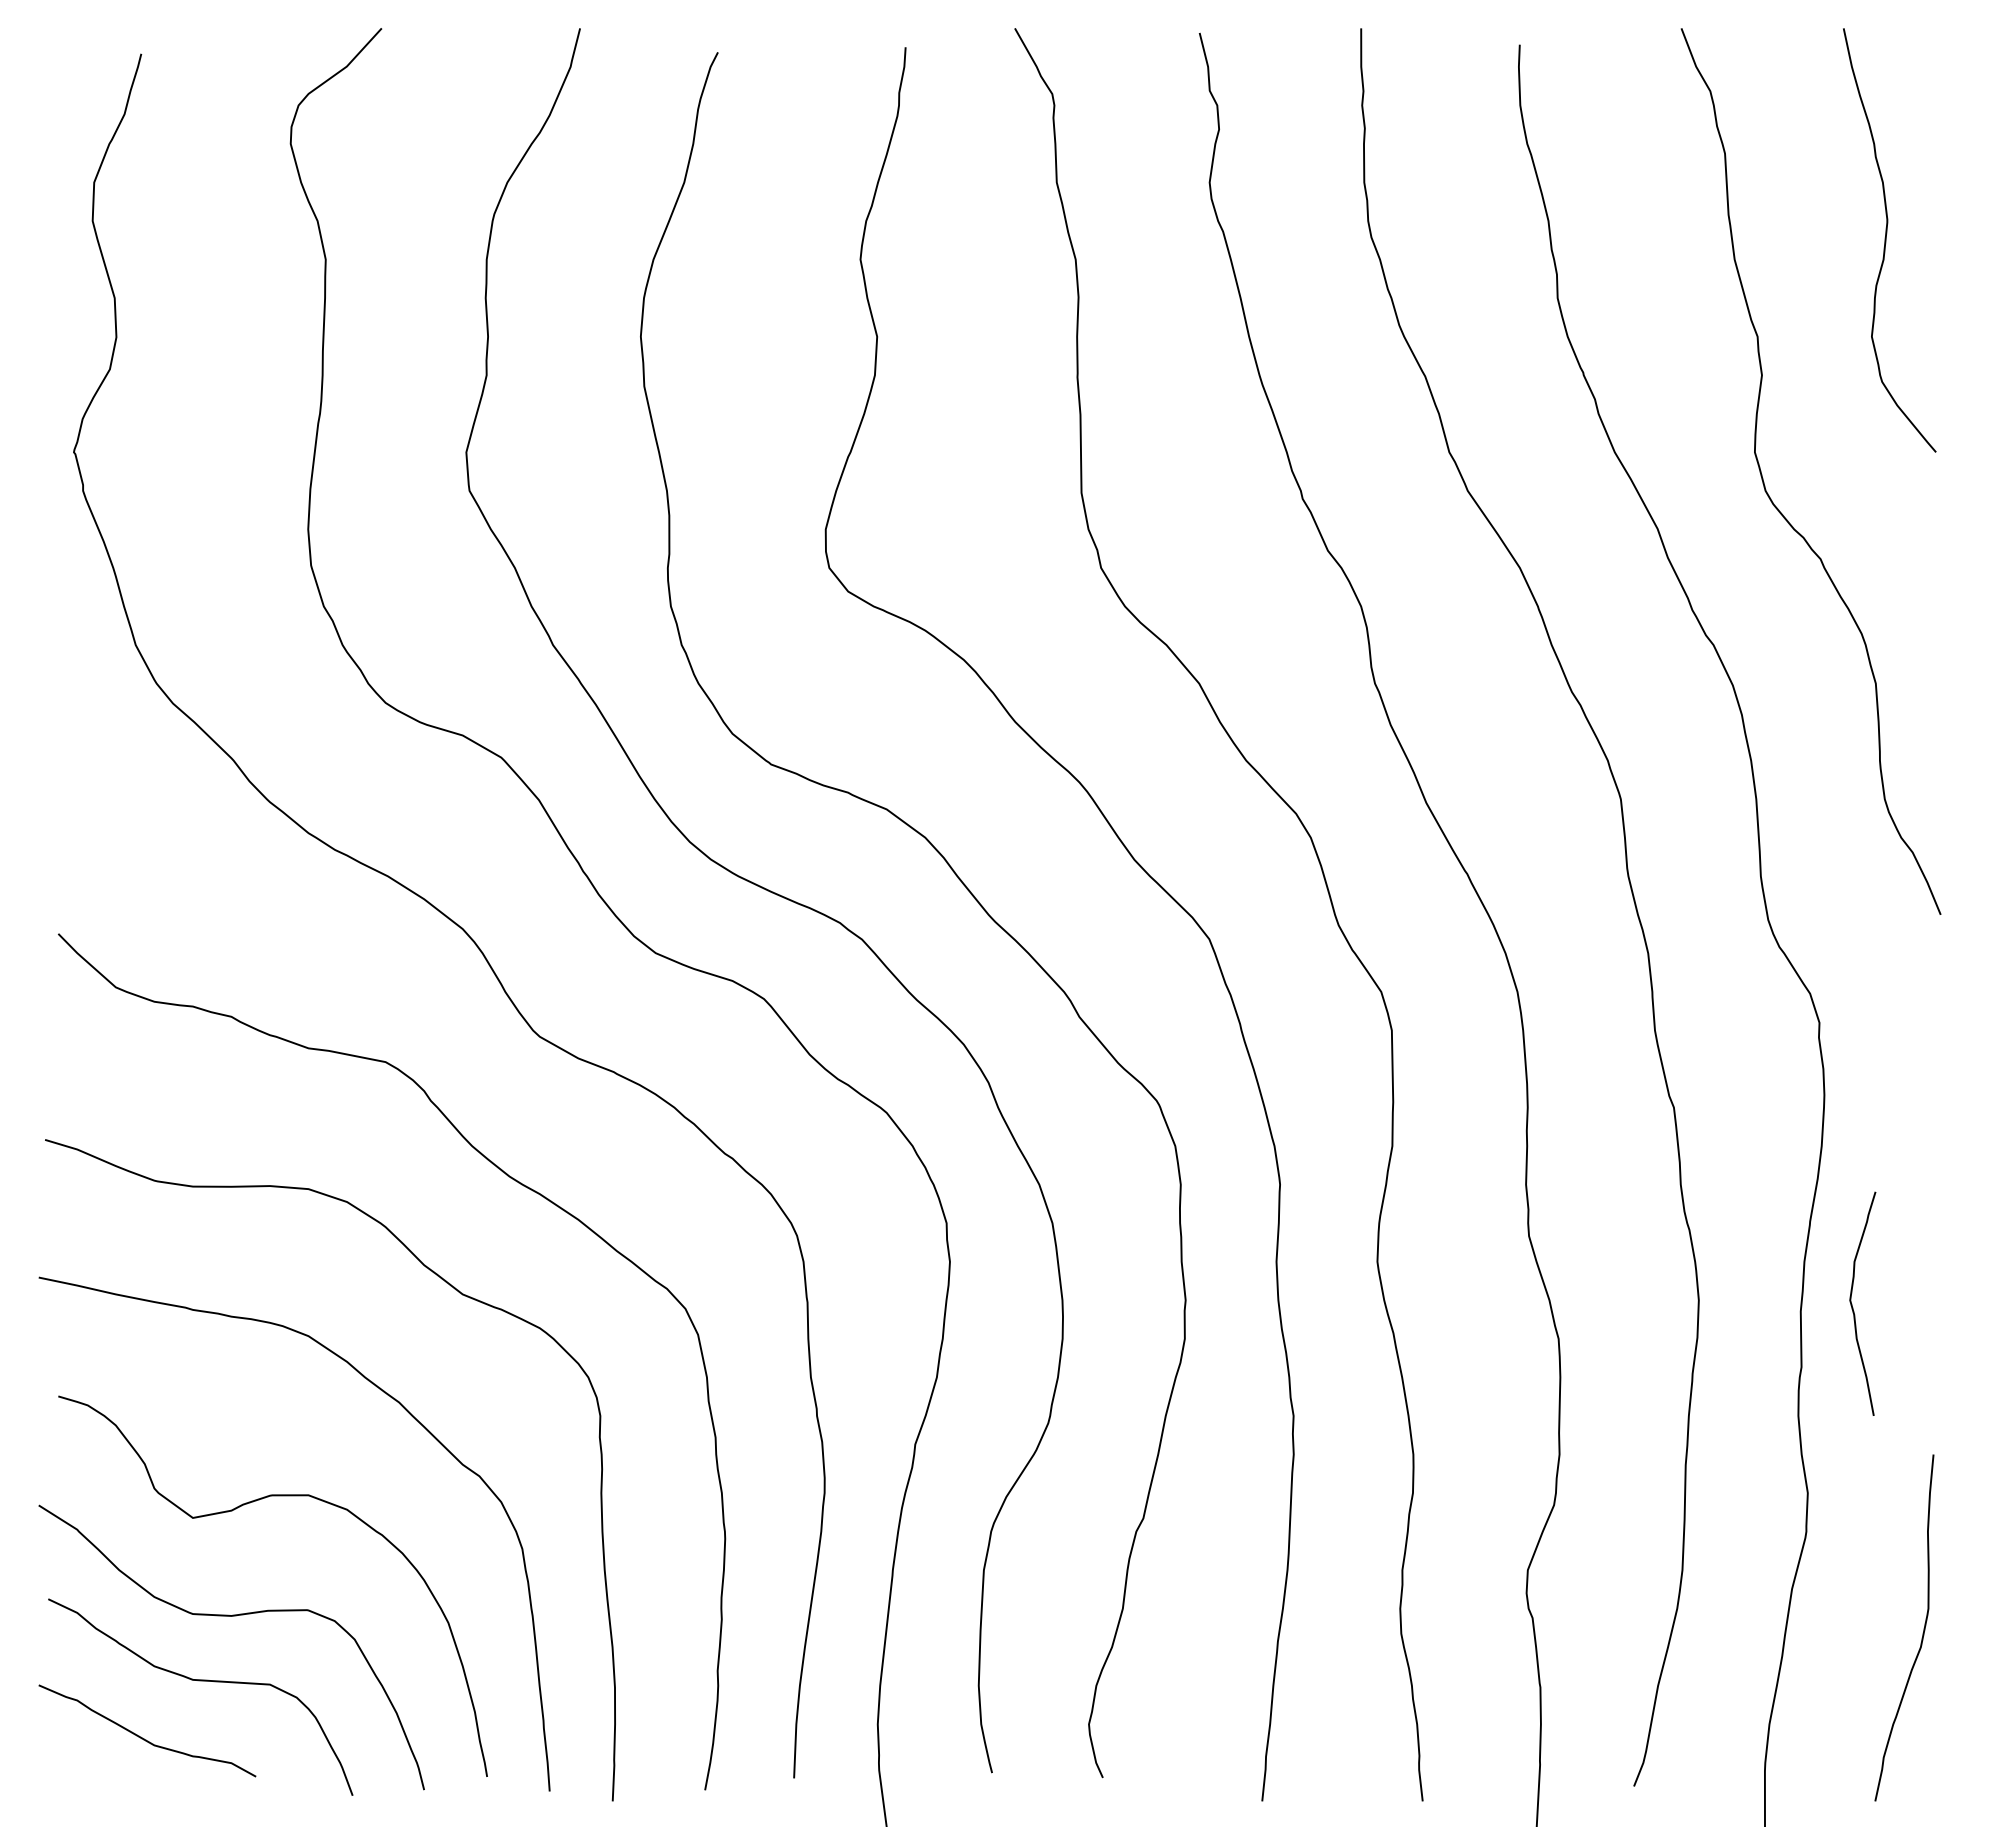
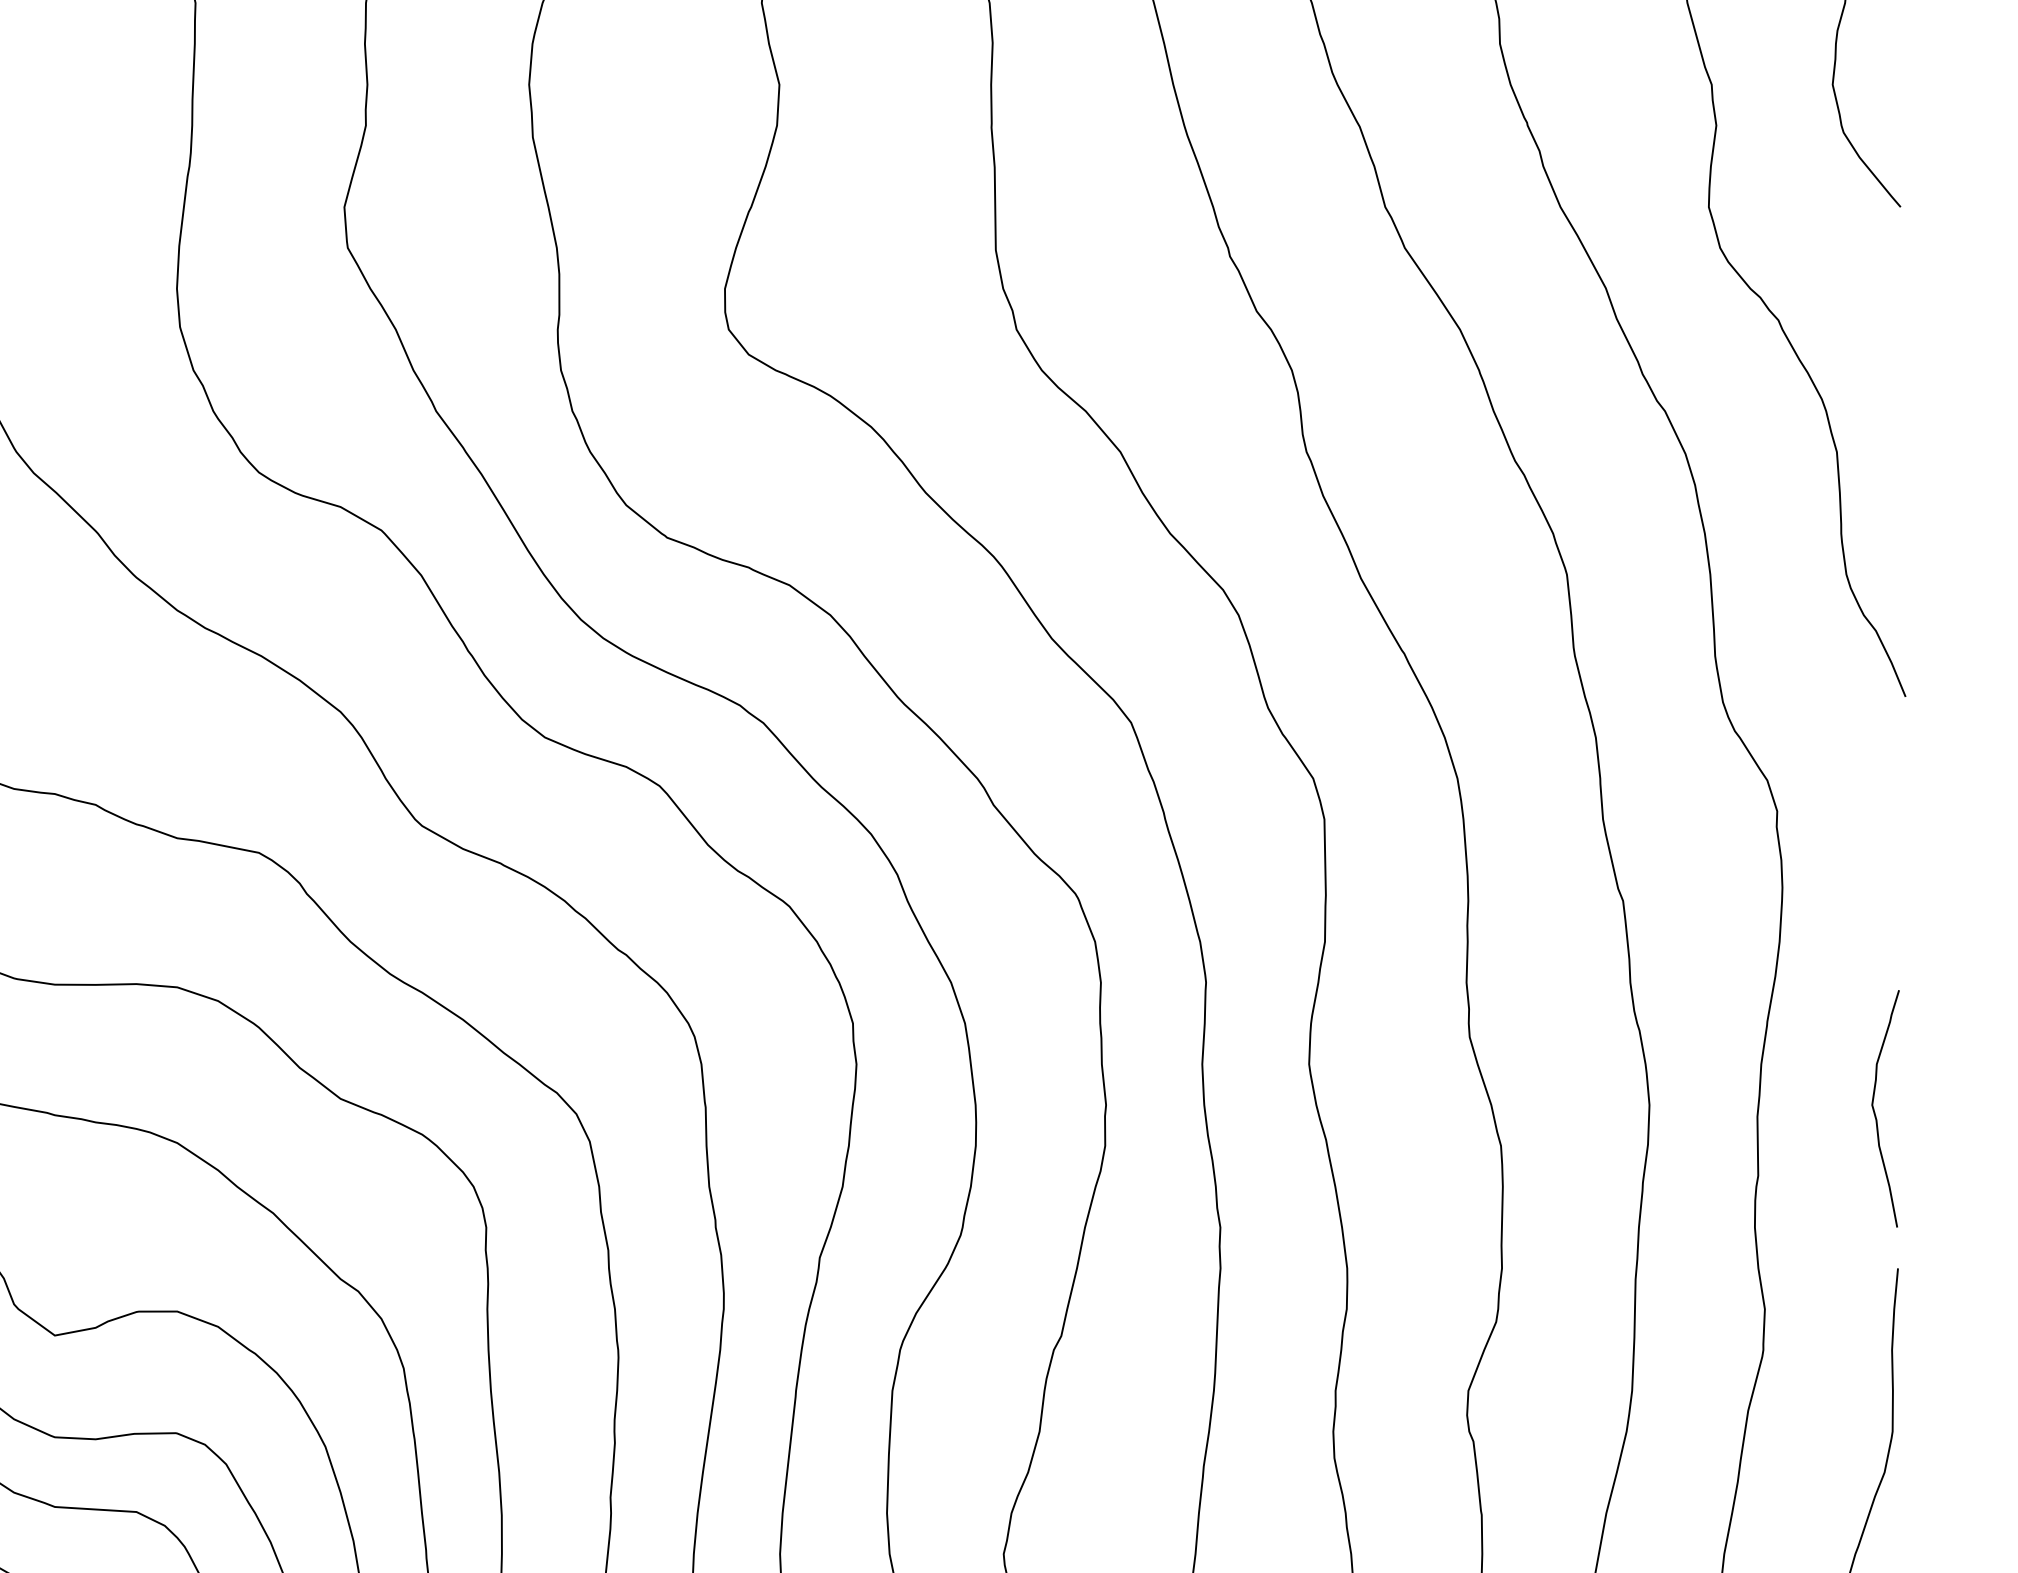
curve: (1853, 1307) -> (1875, 1112), moved

